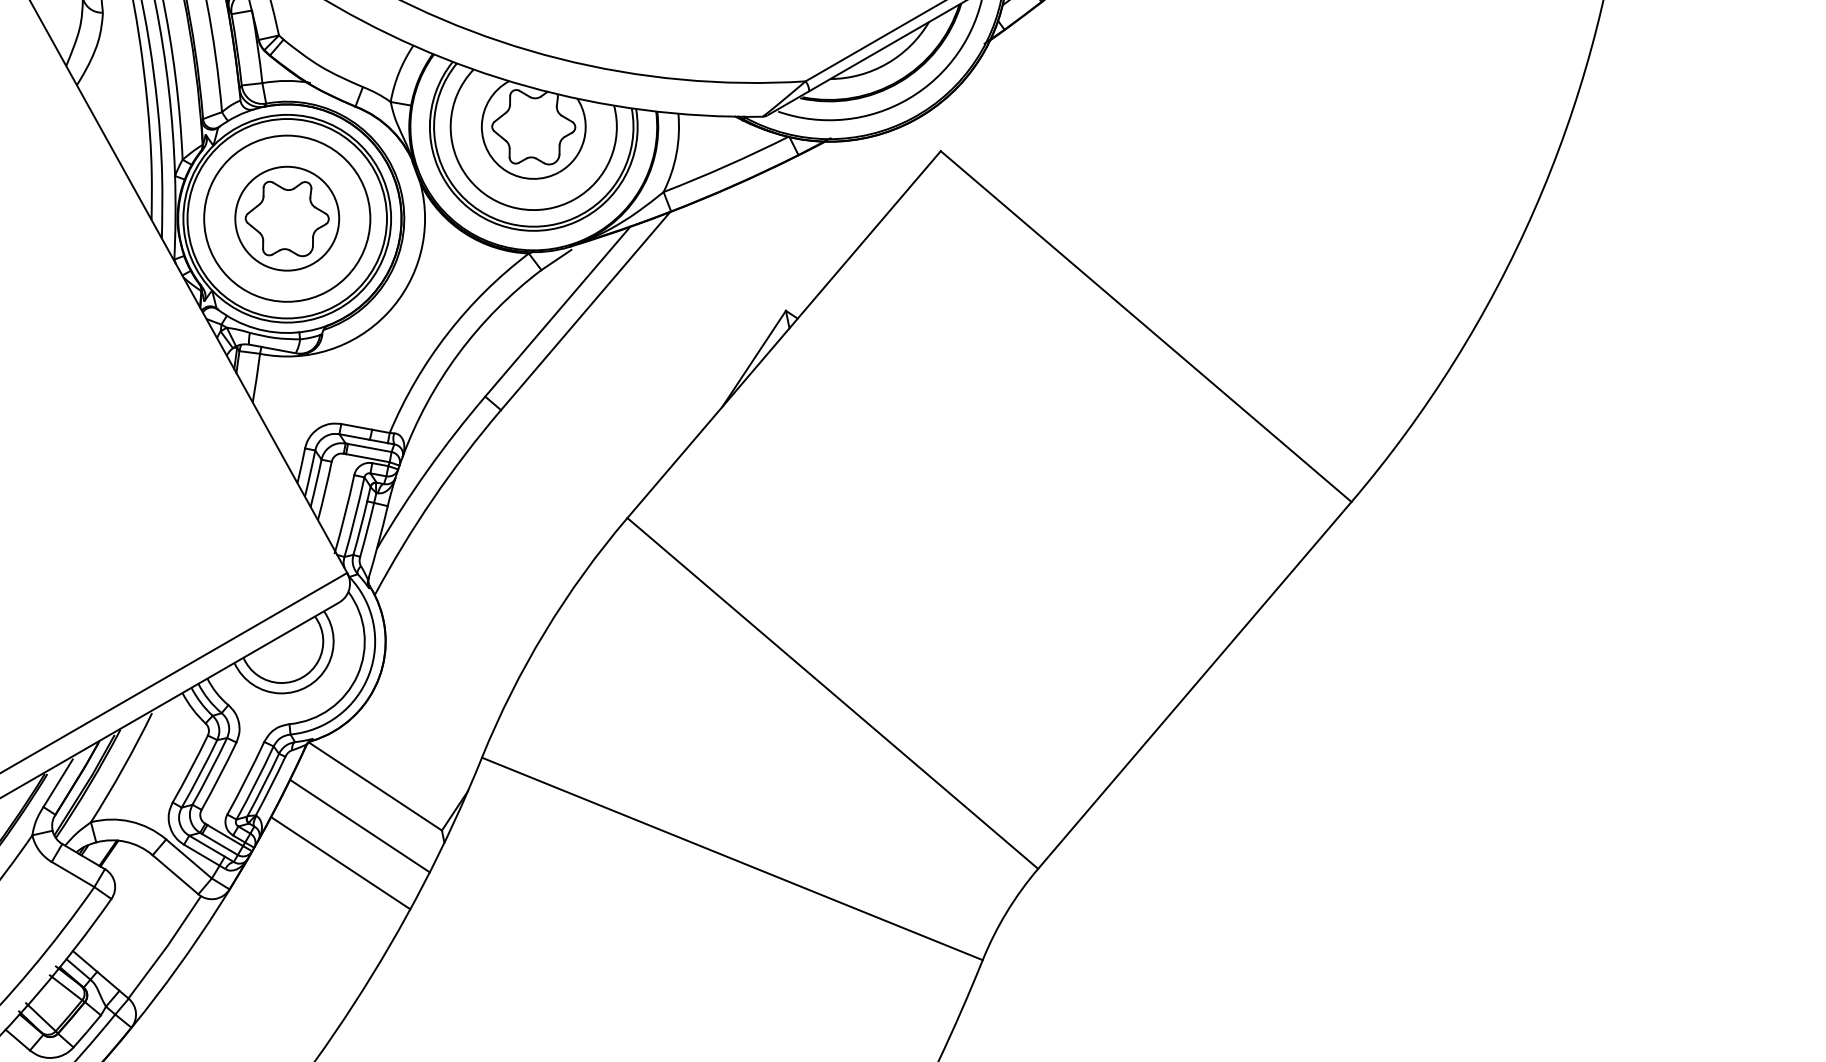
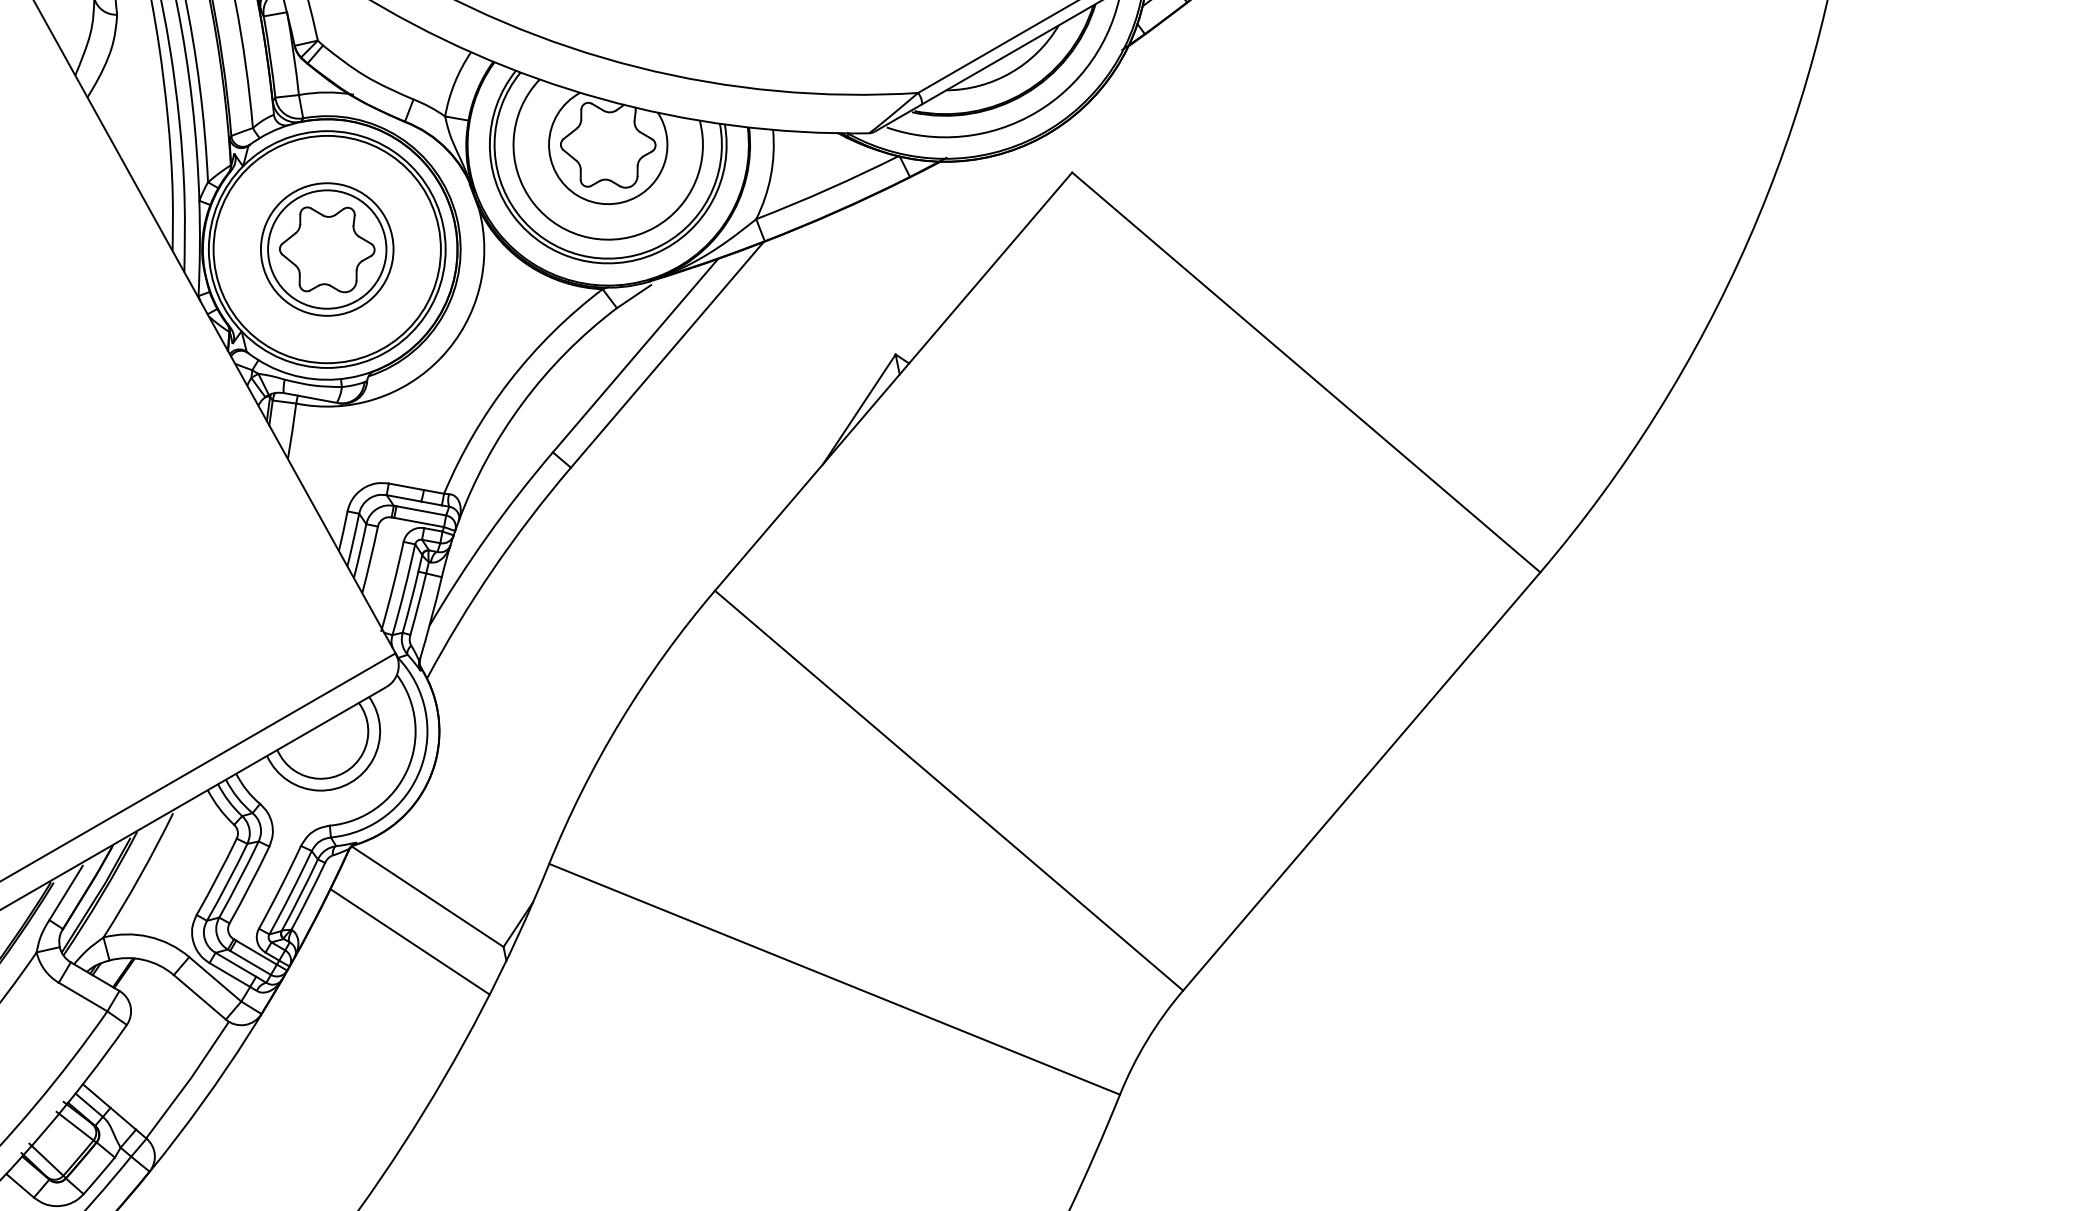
circle: (286, 218) -> (326, 249), size x0.7
line: (340, 862) -> (387, 983), removed

